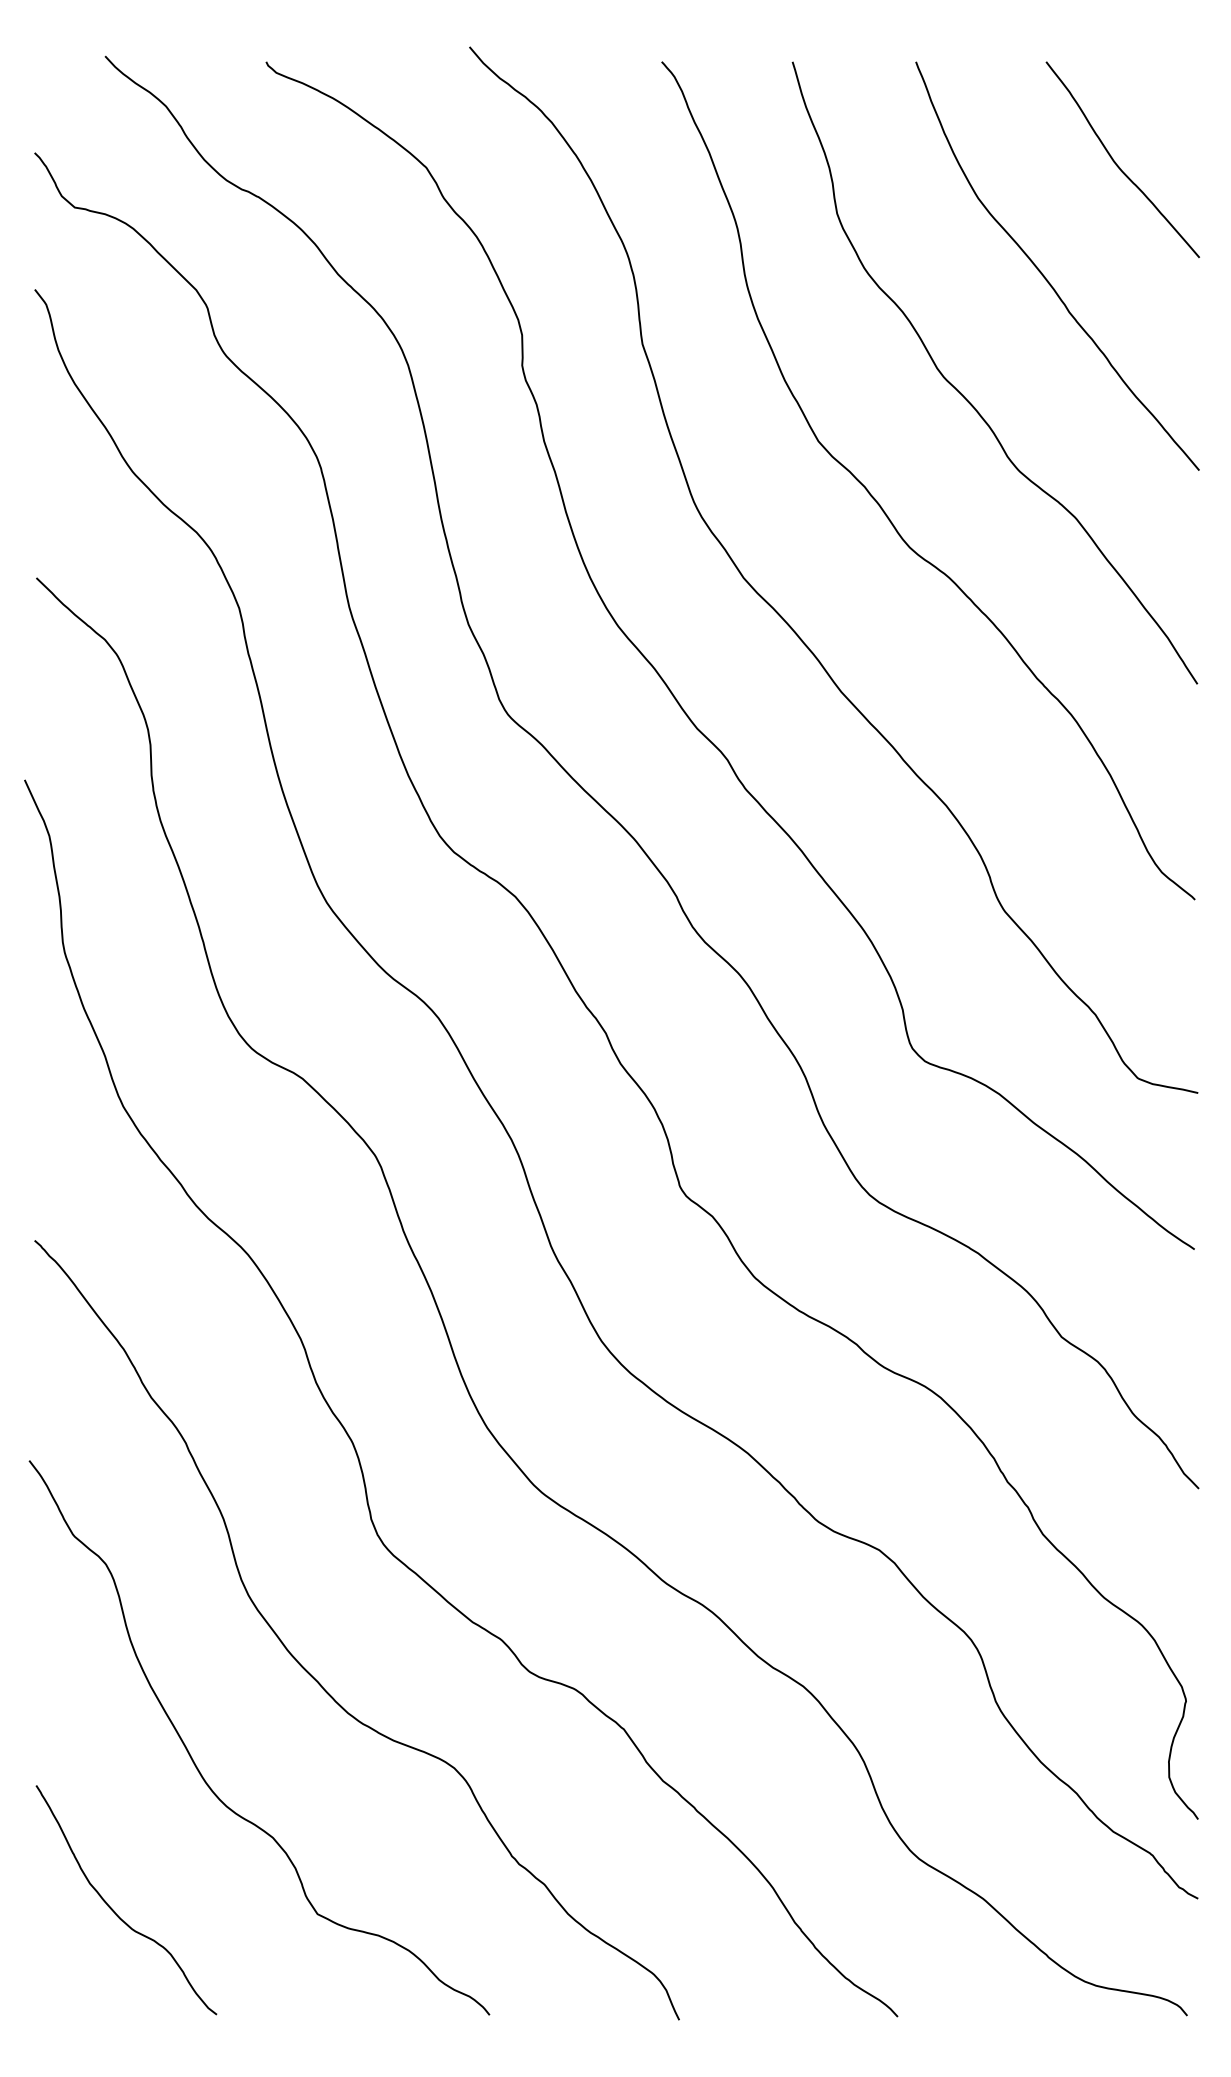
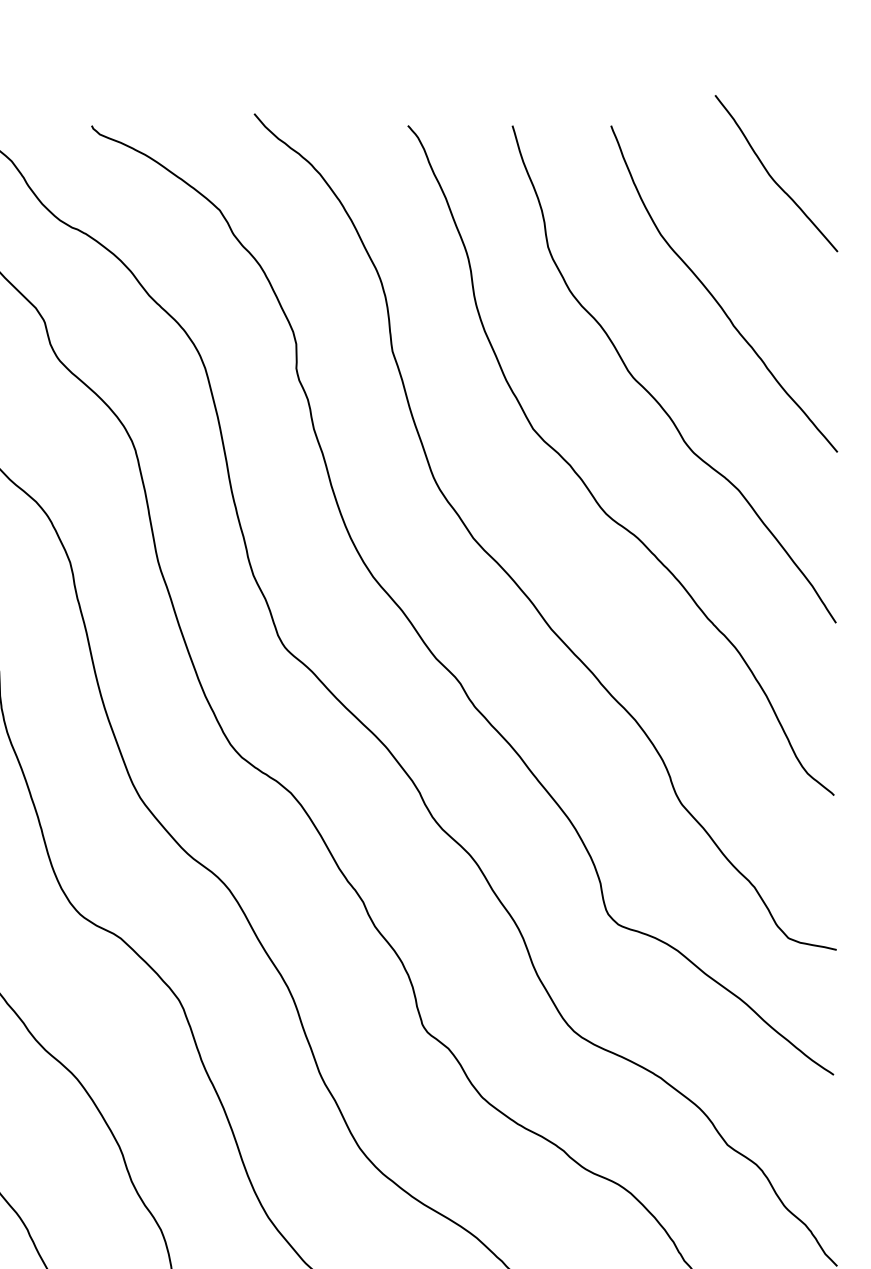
curve: (1116, 162) -> (771, 175), moved

